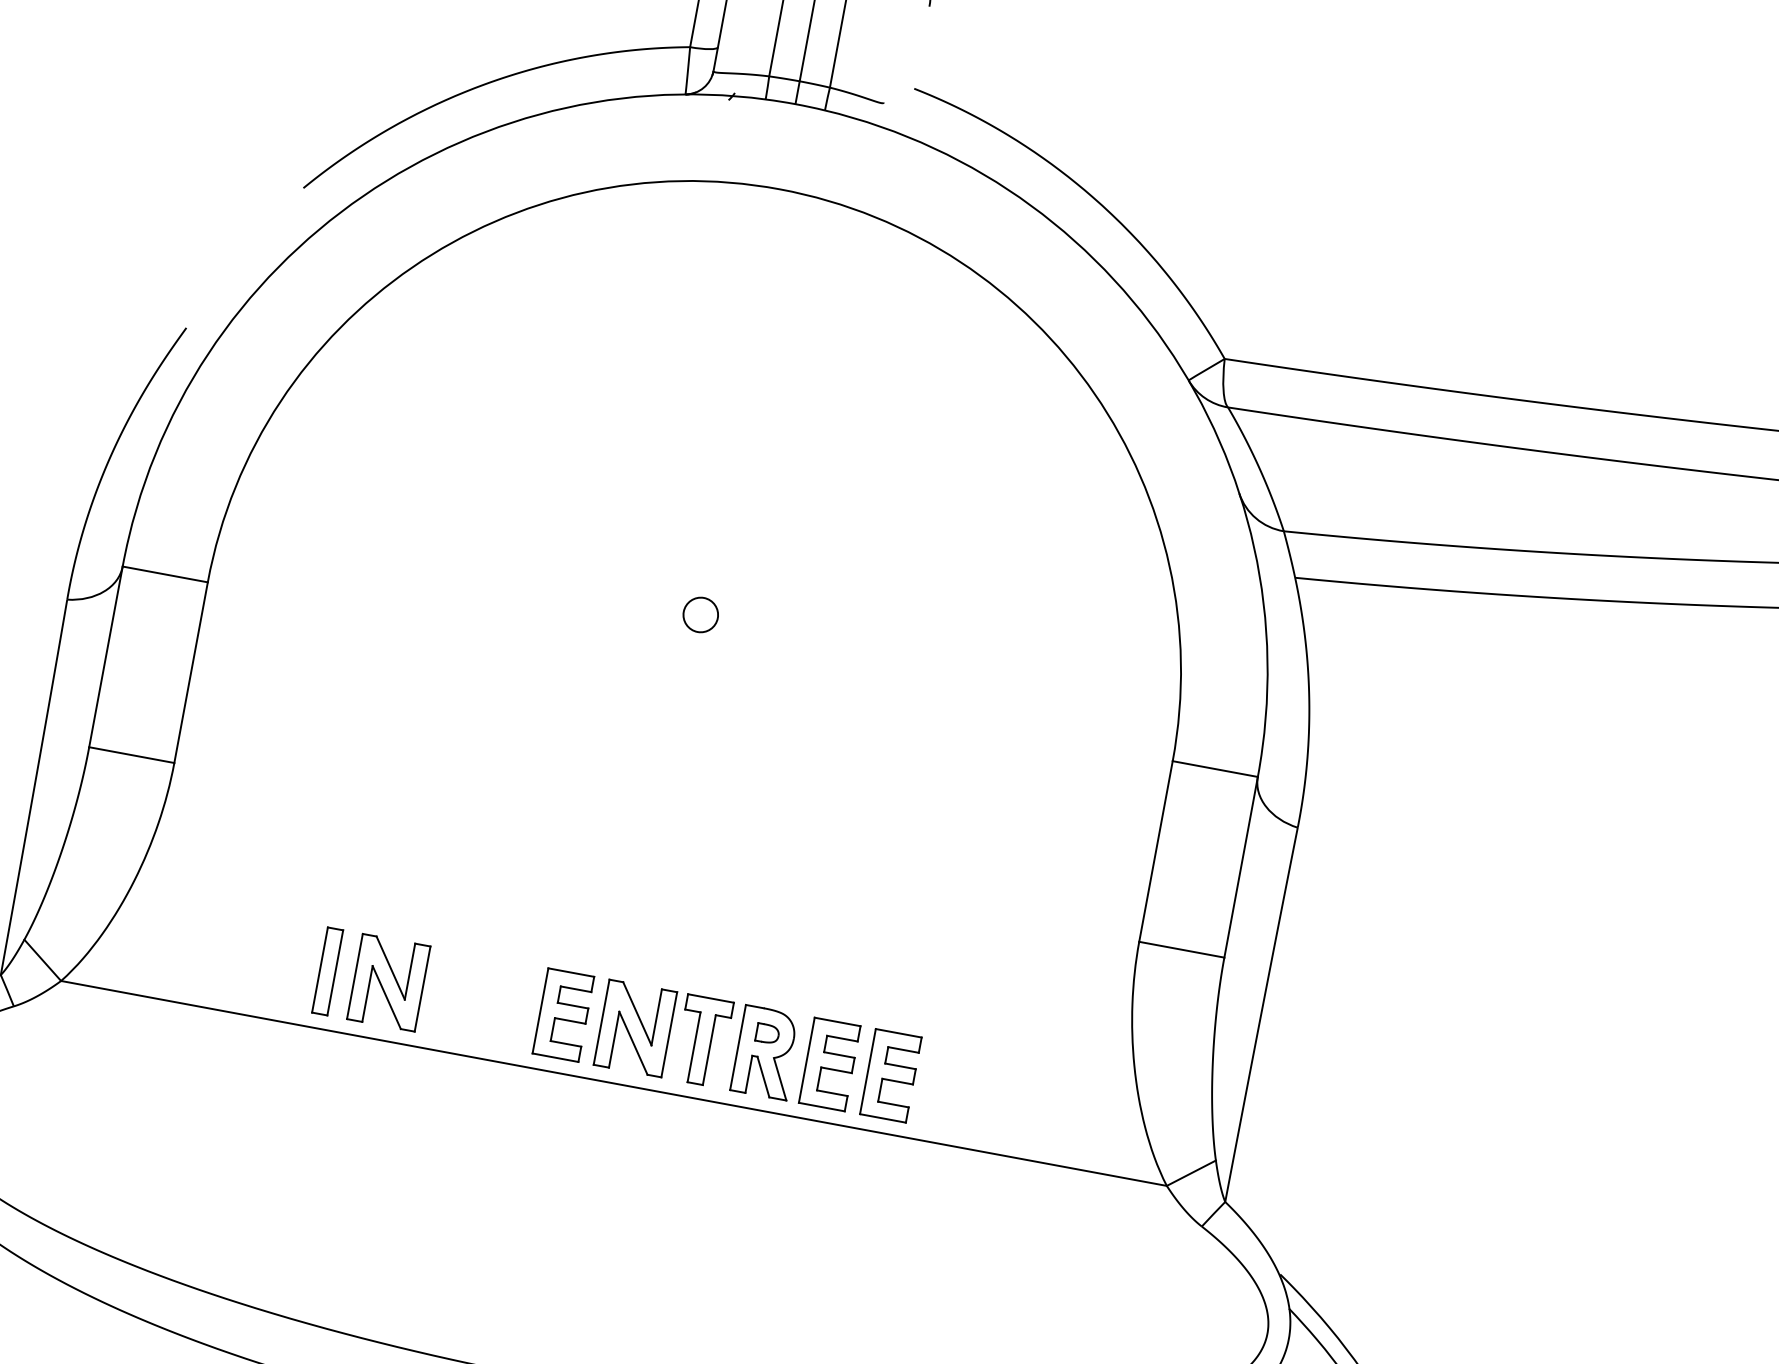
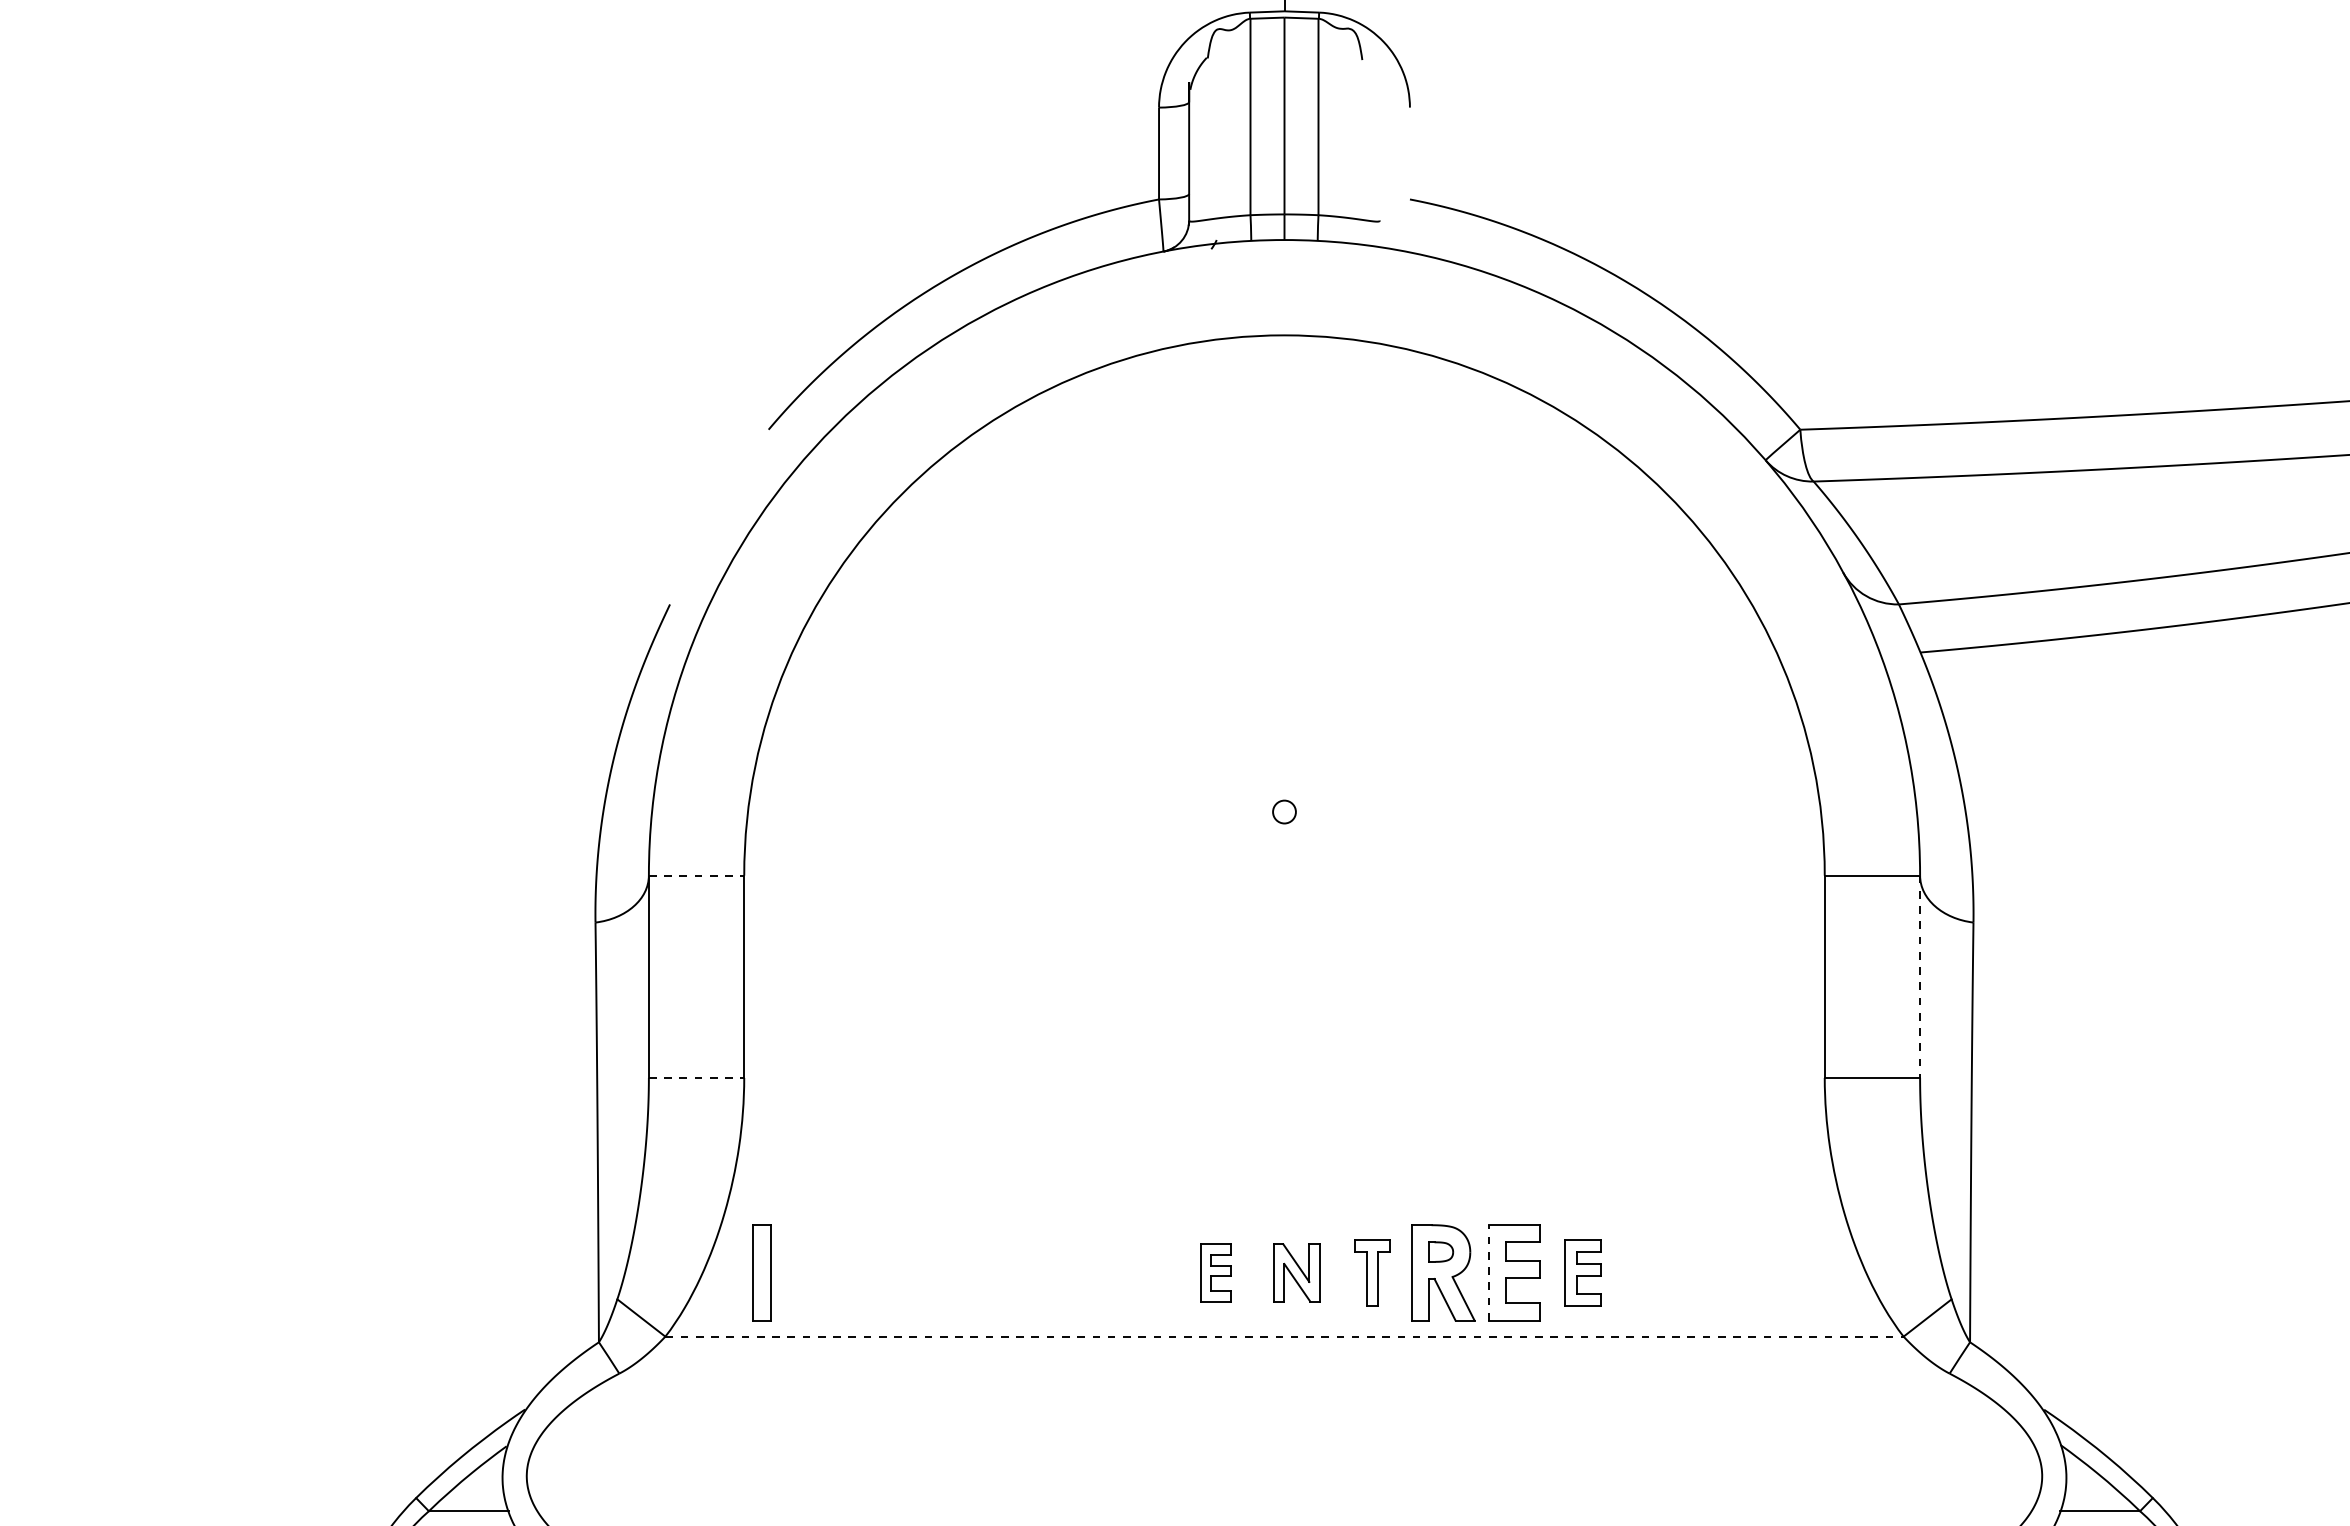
line: (165, 574) -> (696, 875), solid -> dashed
circle: (700, 614) -> (1284, 811), size x0.6
line: (131, 754) -> (696, 1077), solid -> dashed
line: (1241, 867) -> (1920, 977), solid -> dashed
part: (327, 971) -> (761, 1272), moved
part: (388, 982) -> (1020, 1272), removed
part: (562, 1014) -> (1215, 1272), size x0.6
part: (635, 1028) -> (1296, 1272), size x0.6
part: (703, 1040) -> (1372, 1272), size x0.7
line: (806, 1059) -> (1488, 1272), solid -> dashed
part: (890, 1075) -> (1582, 1272), size x0.7
line: (614, 1083) -> (1284, 1336), solid -> dashed

